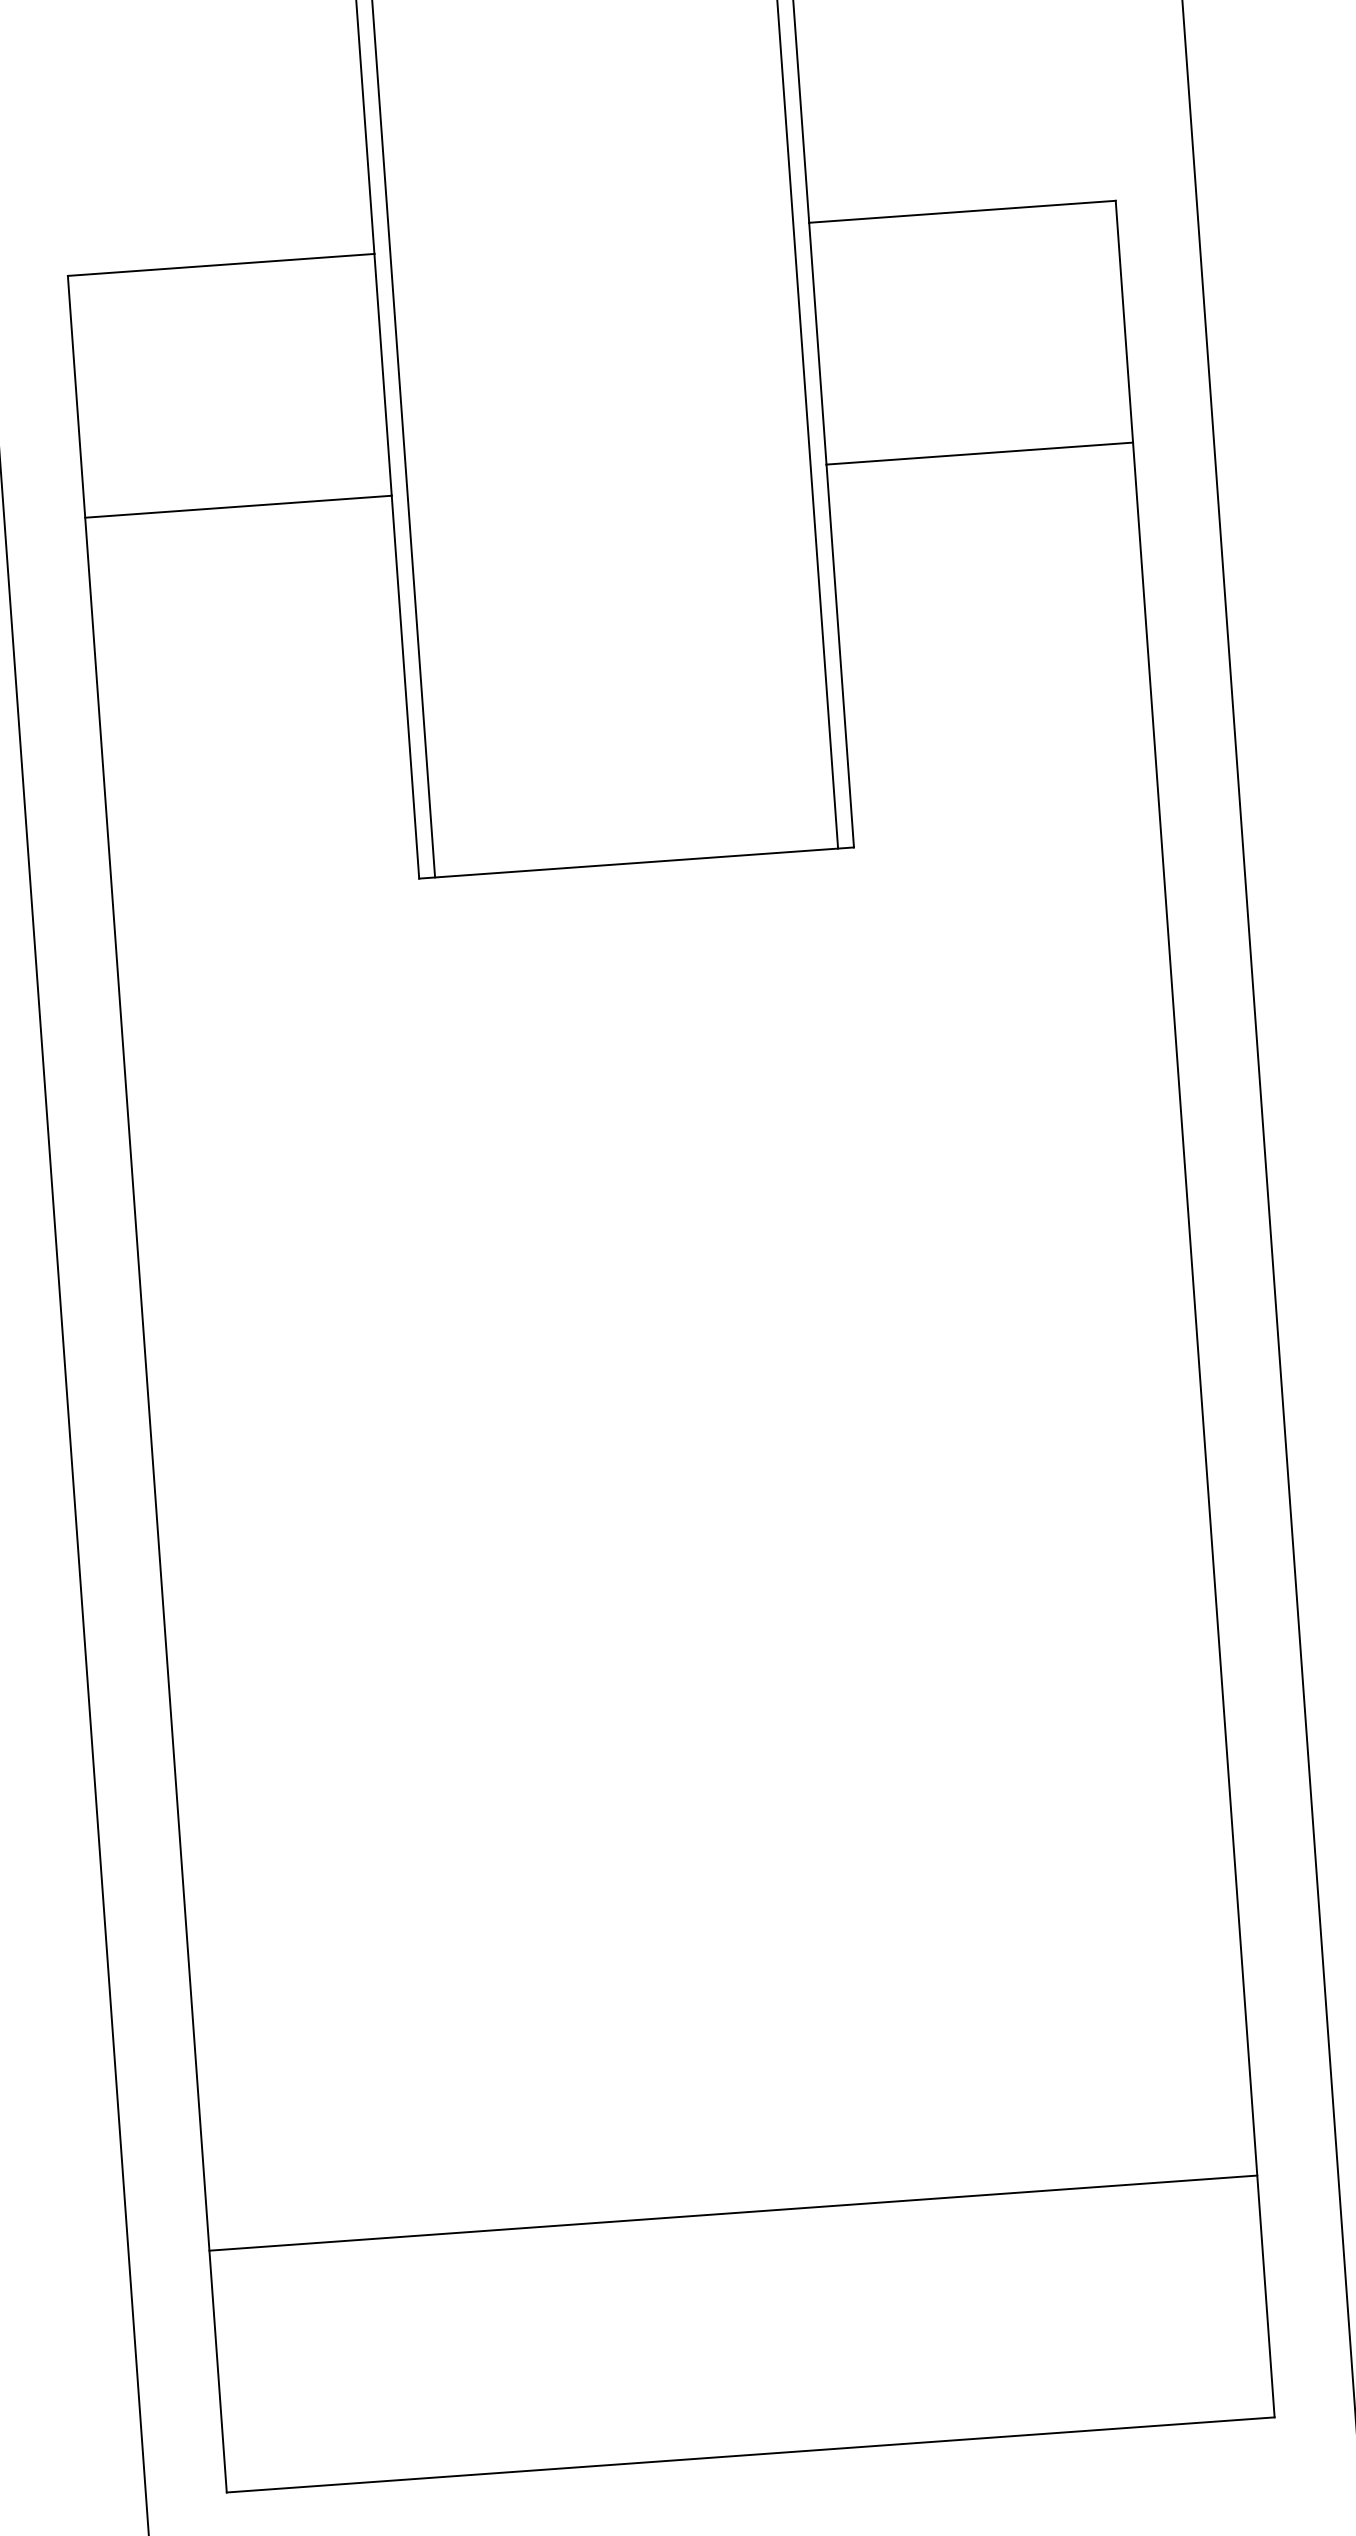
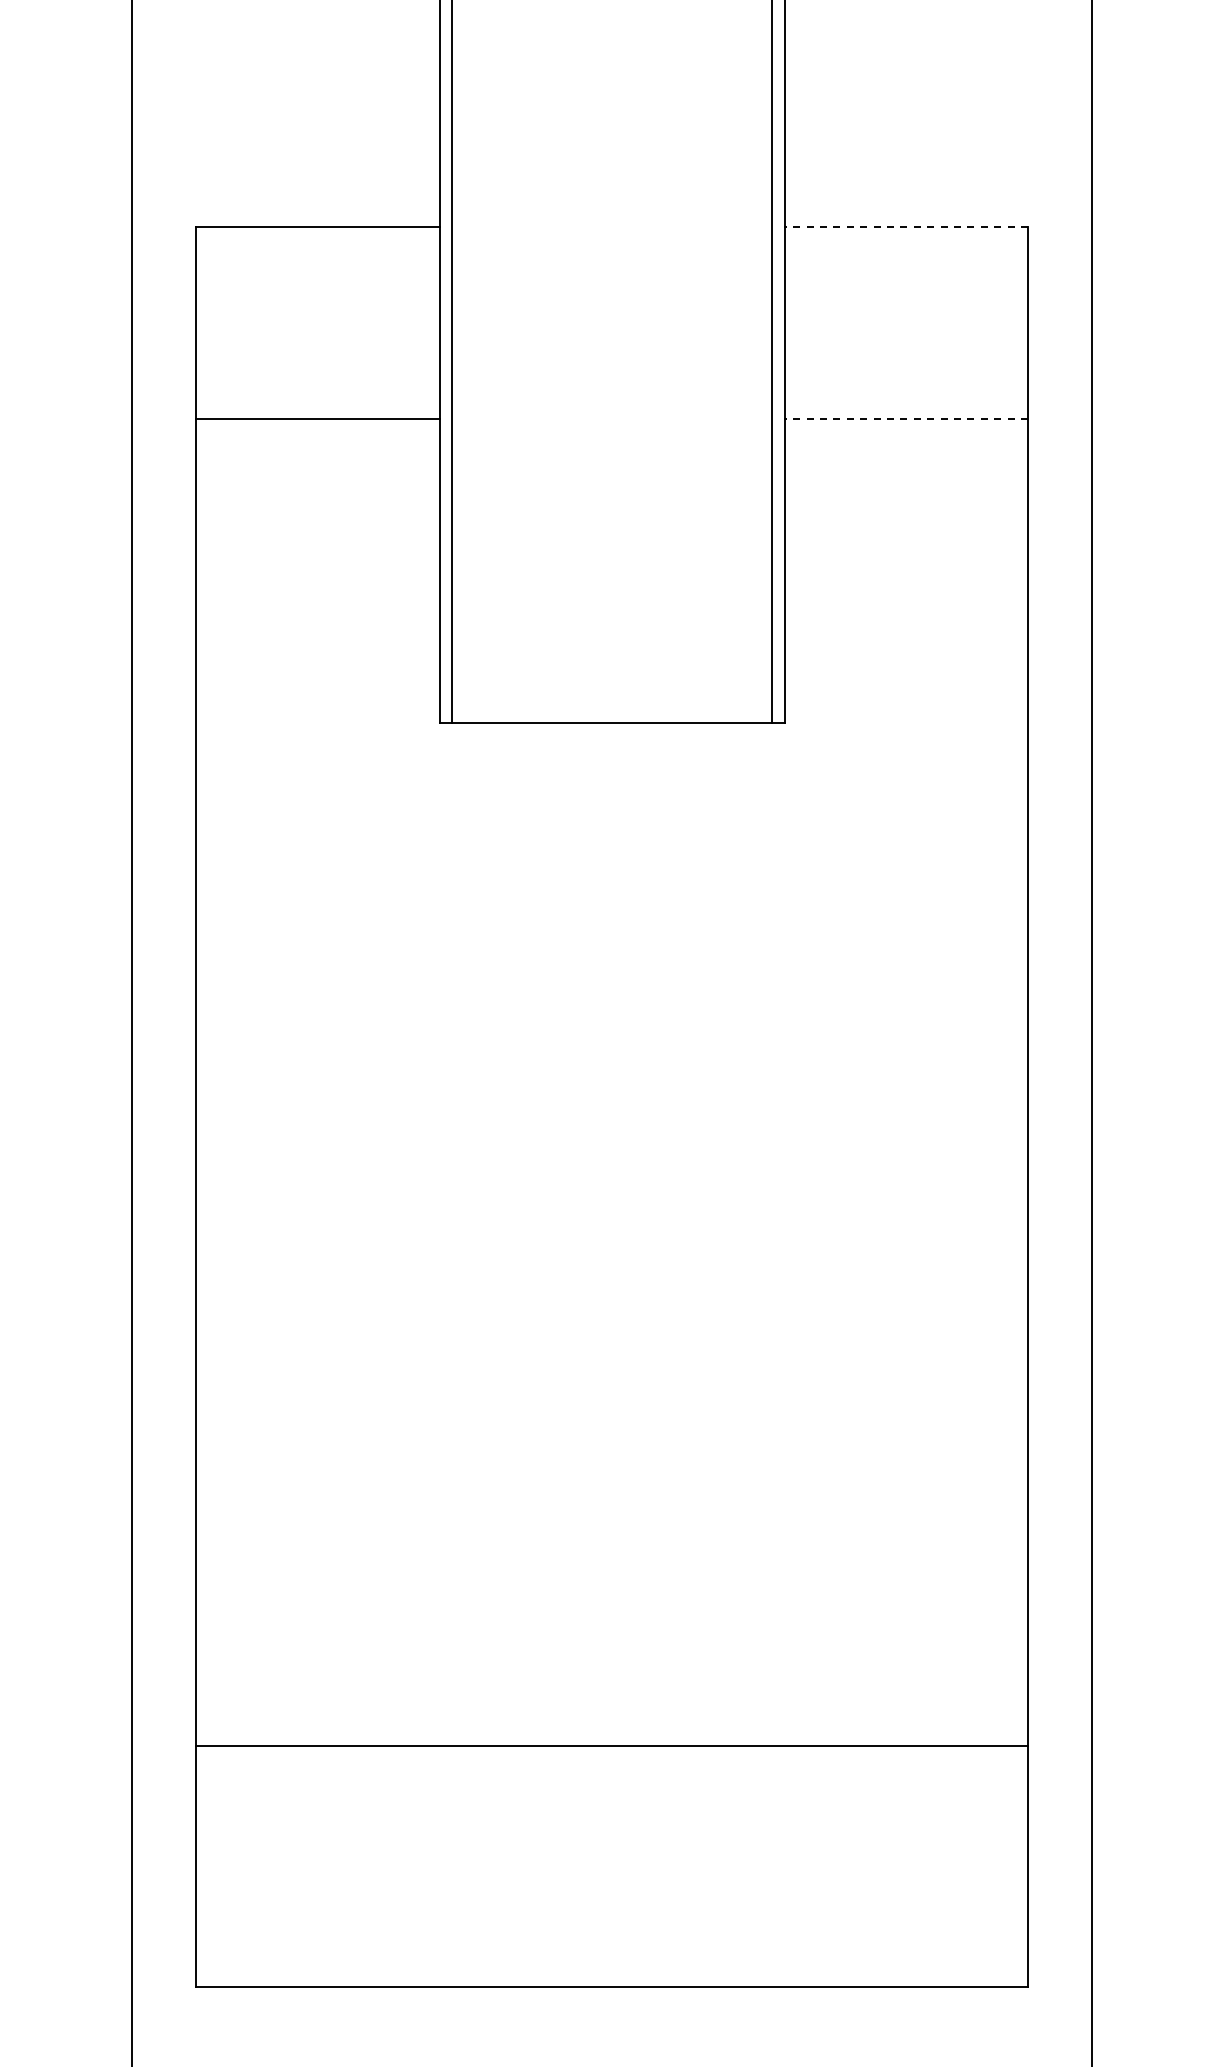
line: (962, 211) -> (906, 226), solid -> dashed
line: (979, 453) -> (906, 418), solid -> dashed
line: (732, 2213) -> (611, 1745), moved

